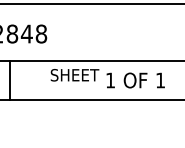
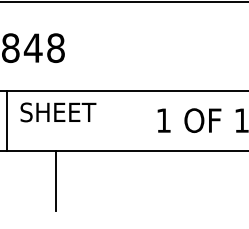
text: (74, 75) -> (57, 112), moved
line: (41, 118) -> (56, 179), added

